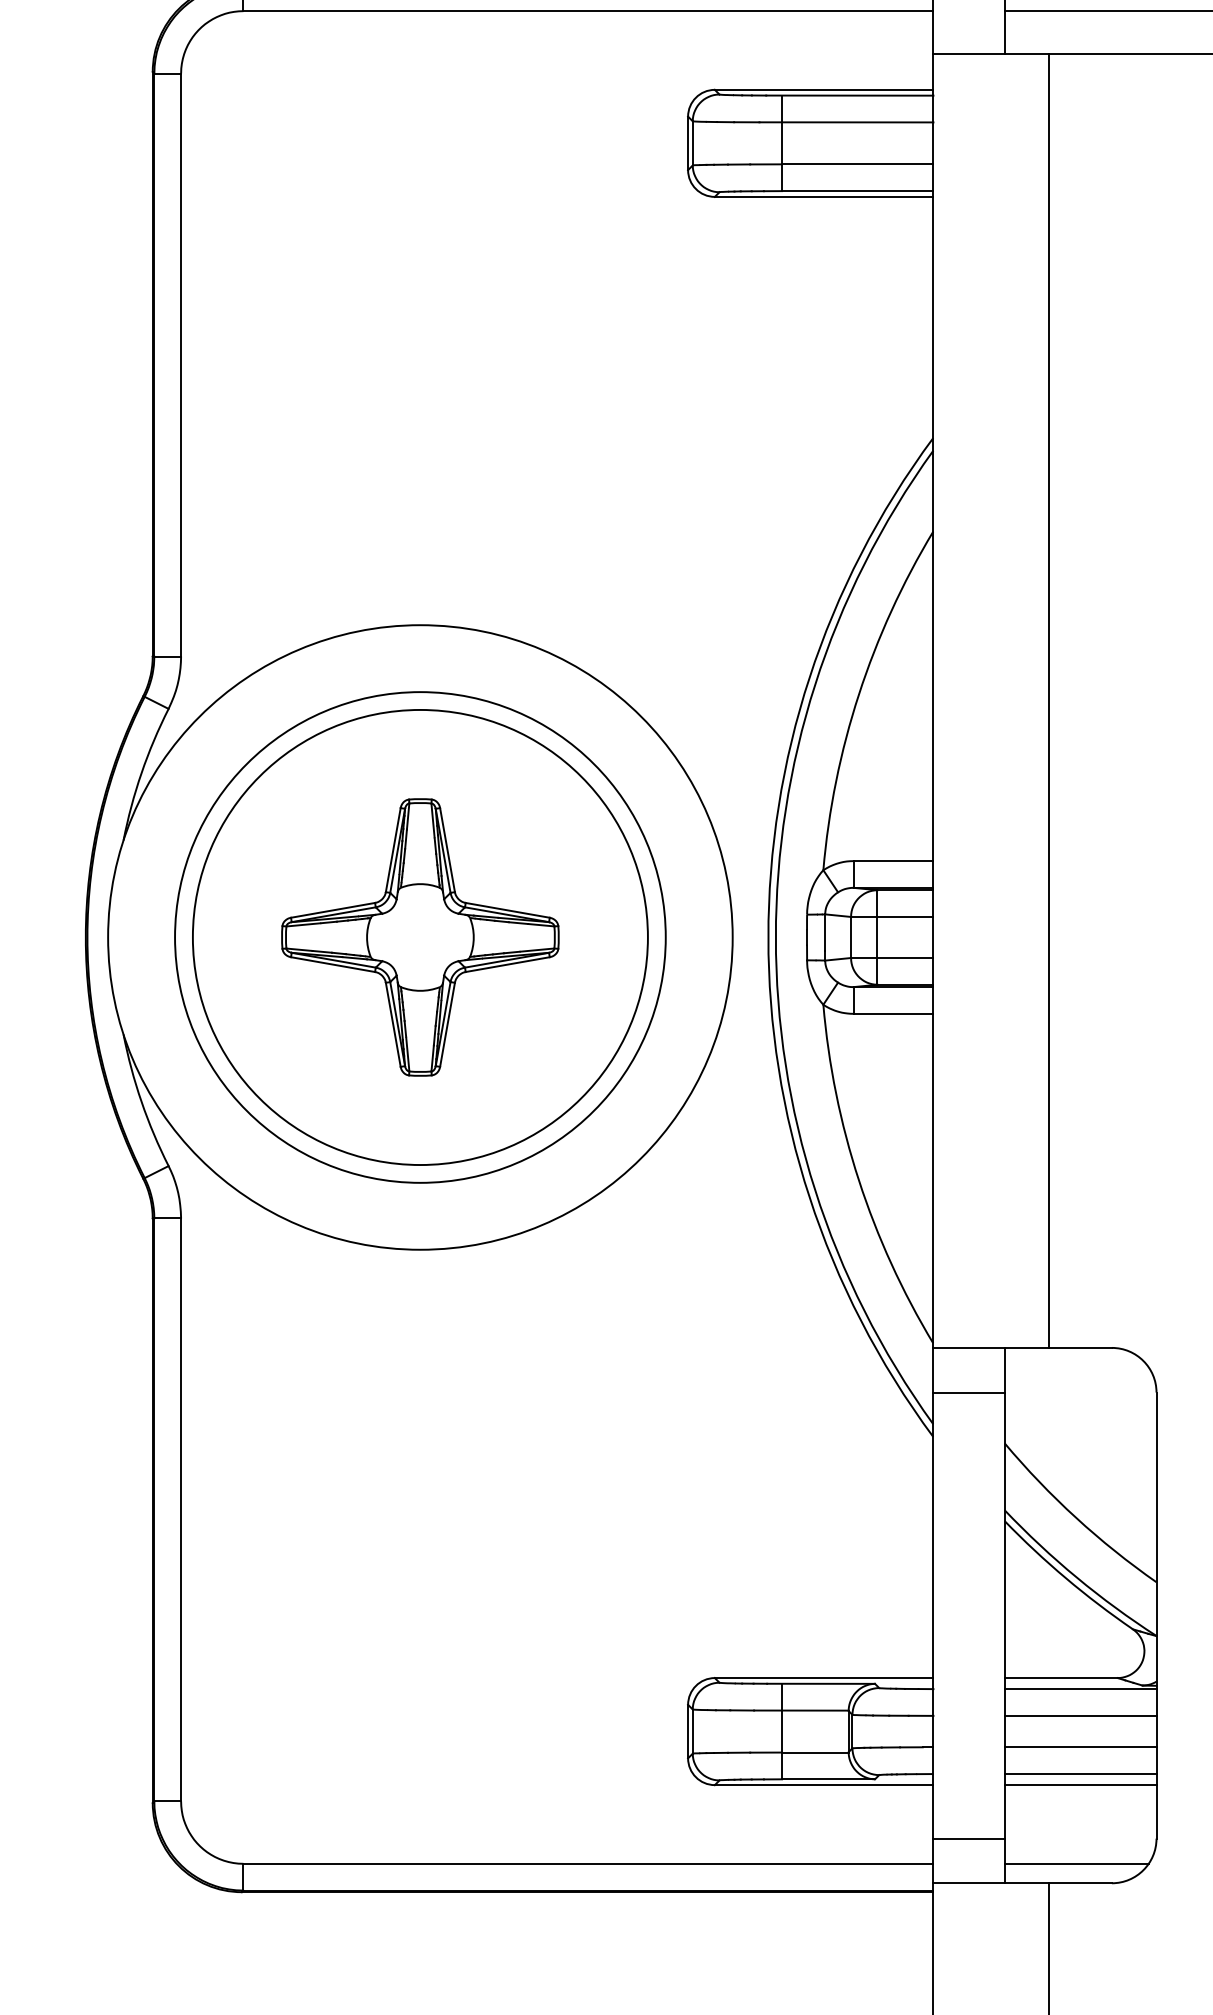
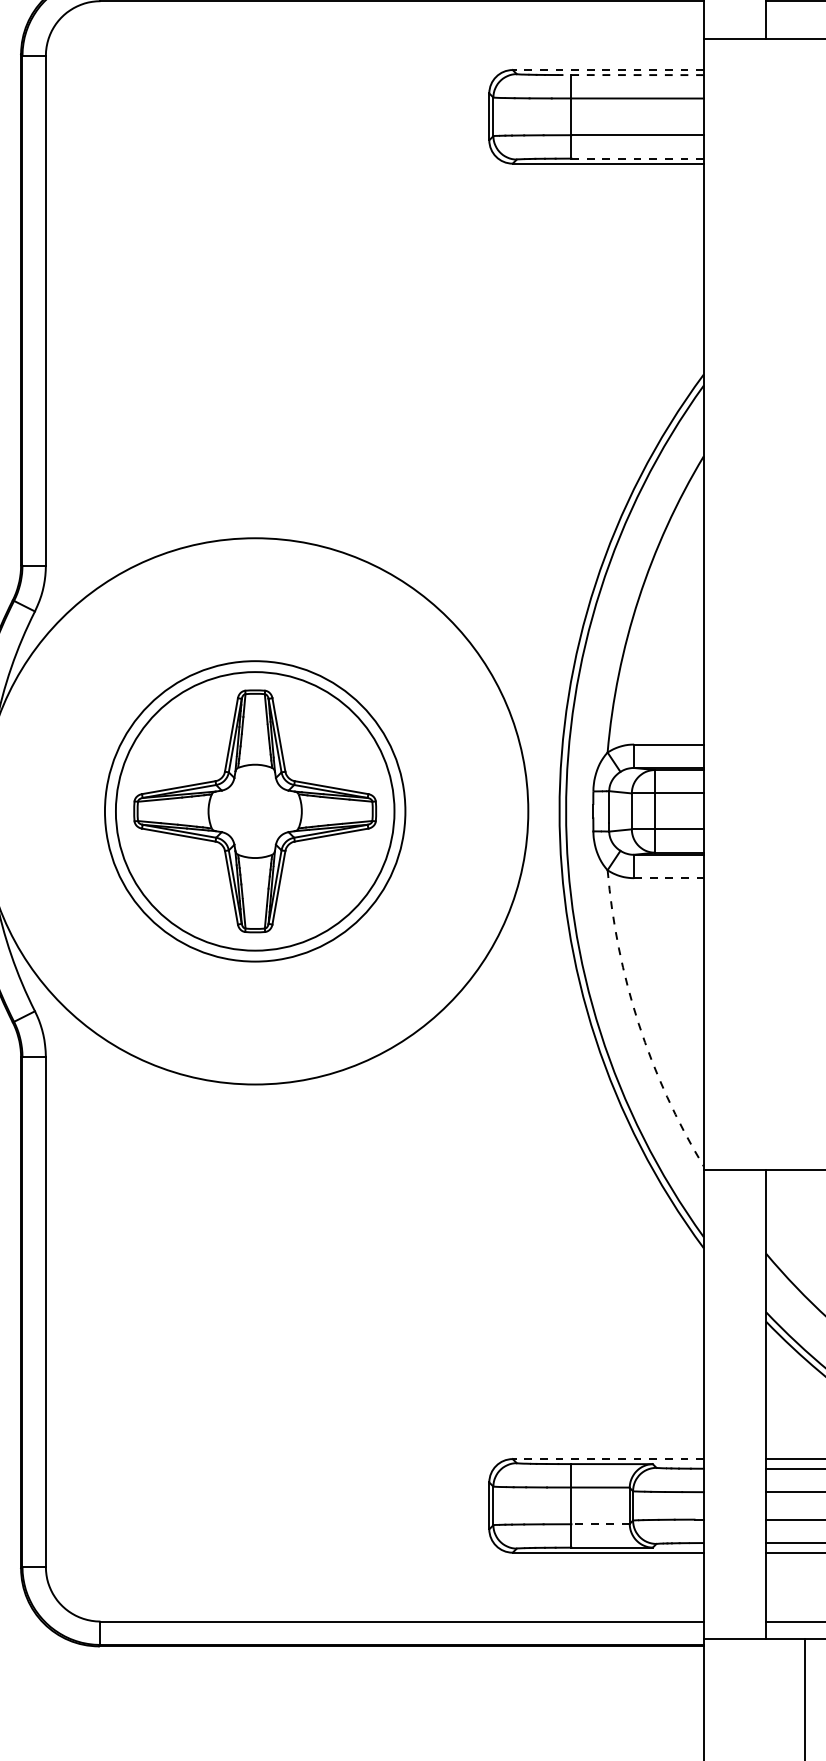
line: (823, 89) -> (607, 69), solid -> dashed
line: (849, 95) -> (630, 74), solid -> dashed
line: (857, 191) -> (637, 158), solid -> dashed
line: (1049, 700) -> (805, 604), removed
circle: (419, 937) -> (254, 811), size x0.7
circle: (420, 937) -> (255, 811), size x0.7
line: (893, 1013) -> (668, 877), solid -> dashed
arc: (858, 1180) -> (638, 1023), solid -> dashed
line: (968, 1392) -> (734, 1209), removed
line: (823, 1678) -> (607, 1459), solid -> dashed
line: (814, 1752) -> (599, 1524), solid -> dashed
line: (968, 1838) -> (734, 1599), removed

